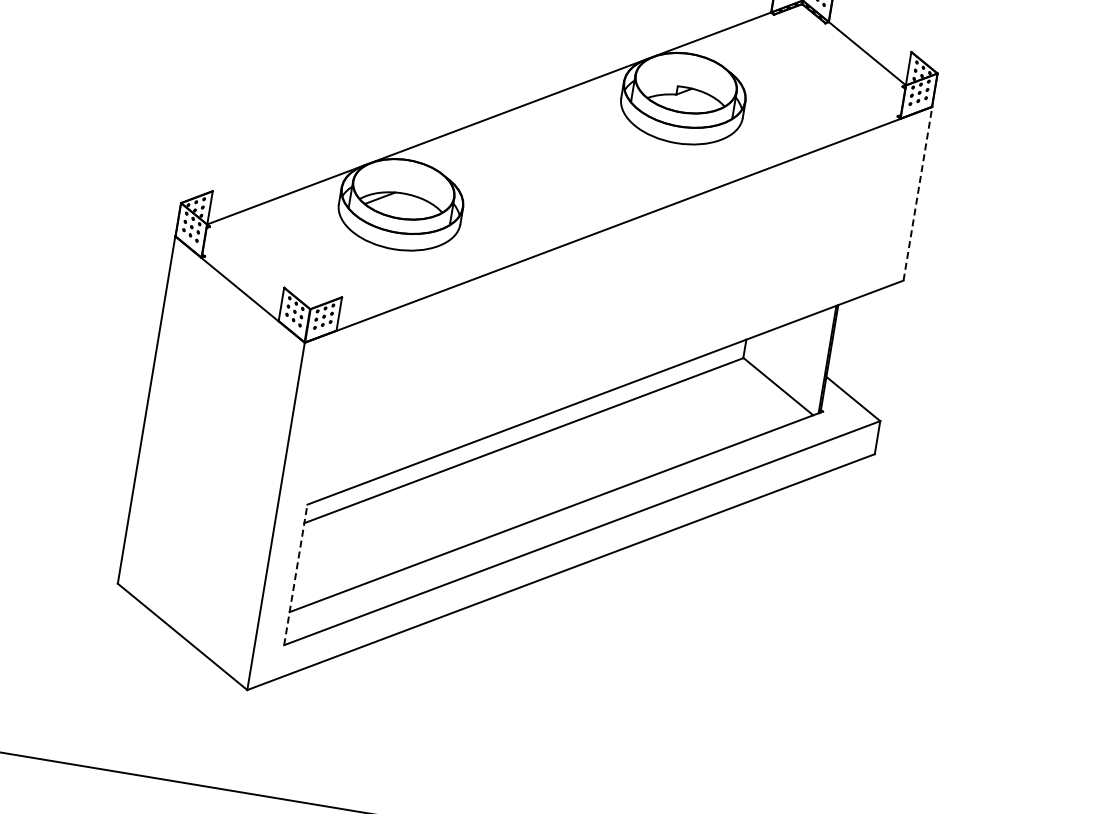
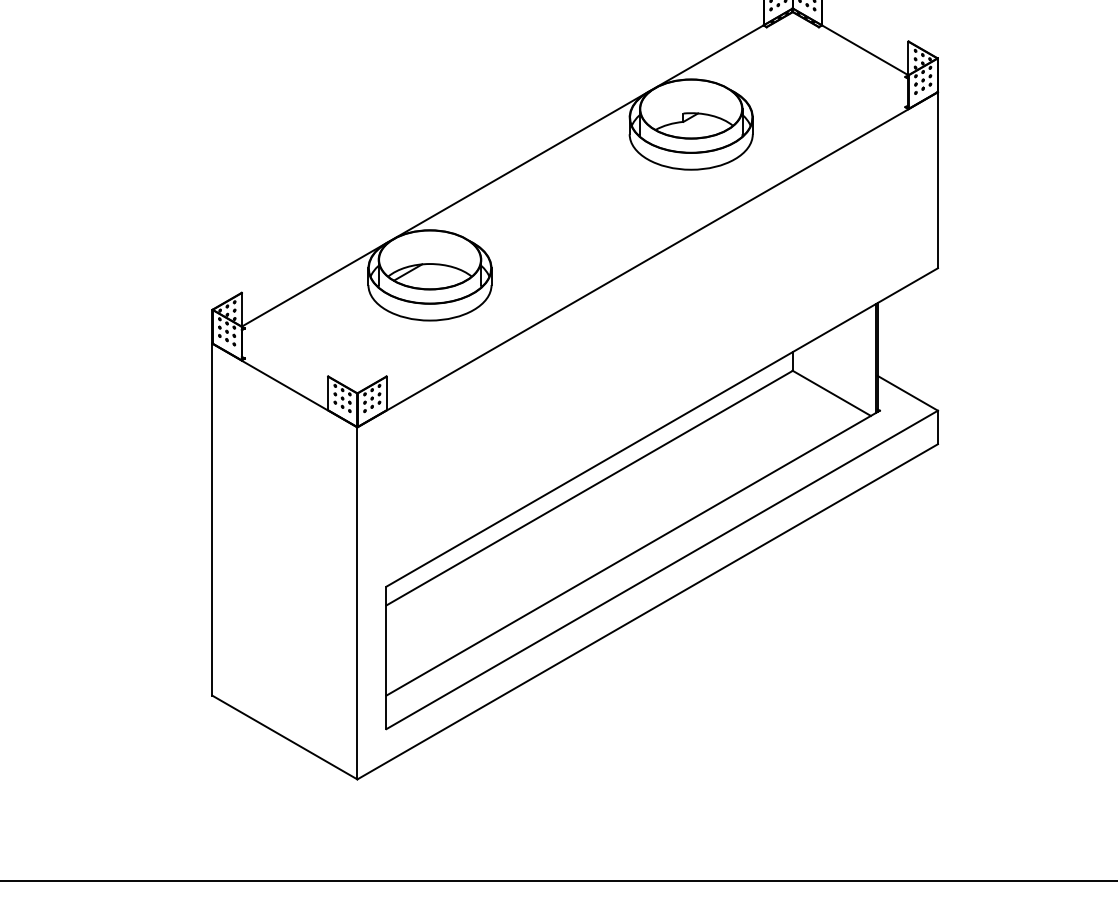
line: (917, 193) -> (937, 180), dashed -> solid
line: (295, 574) -> (386, 657), dashed -> solid

